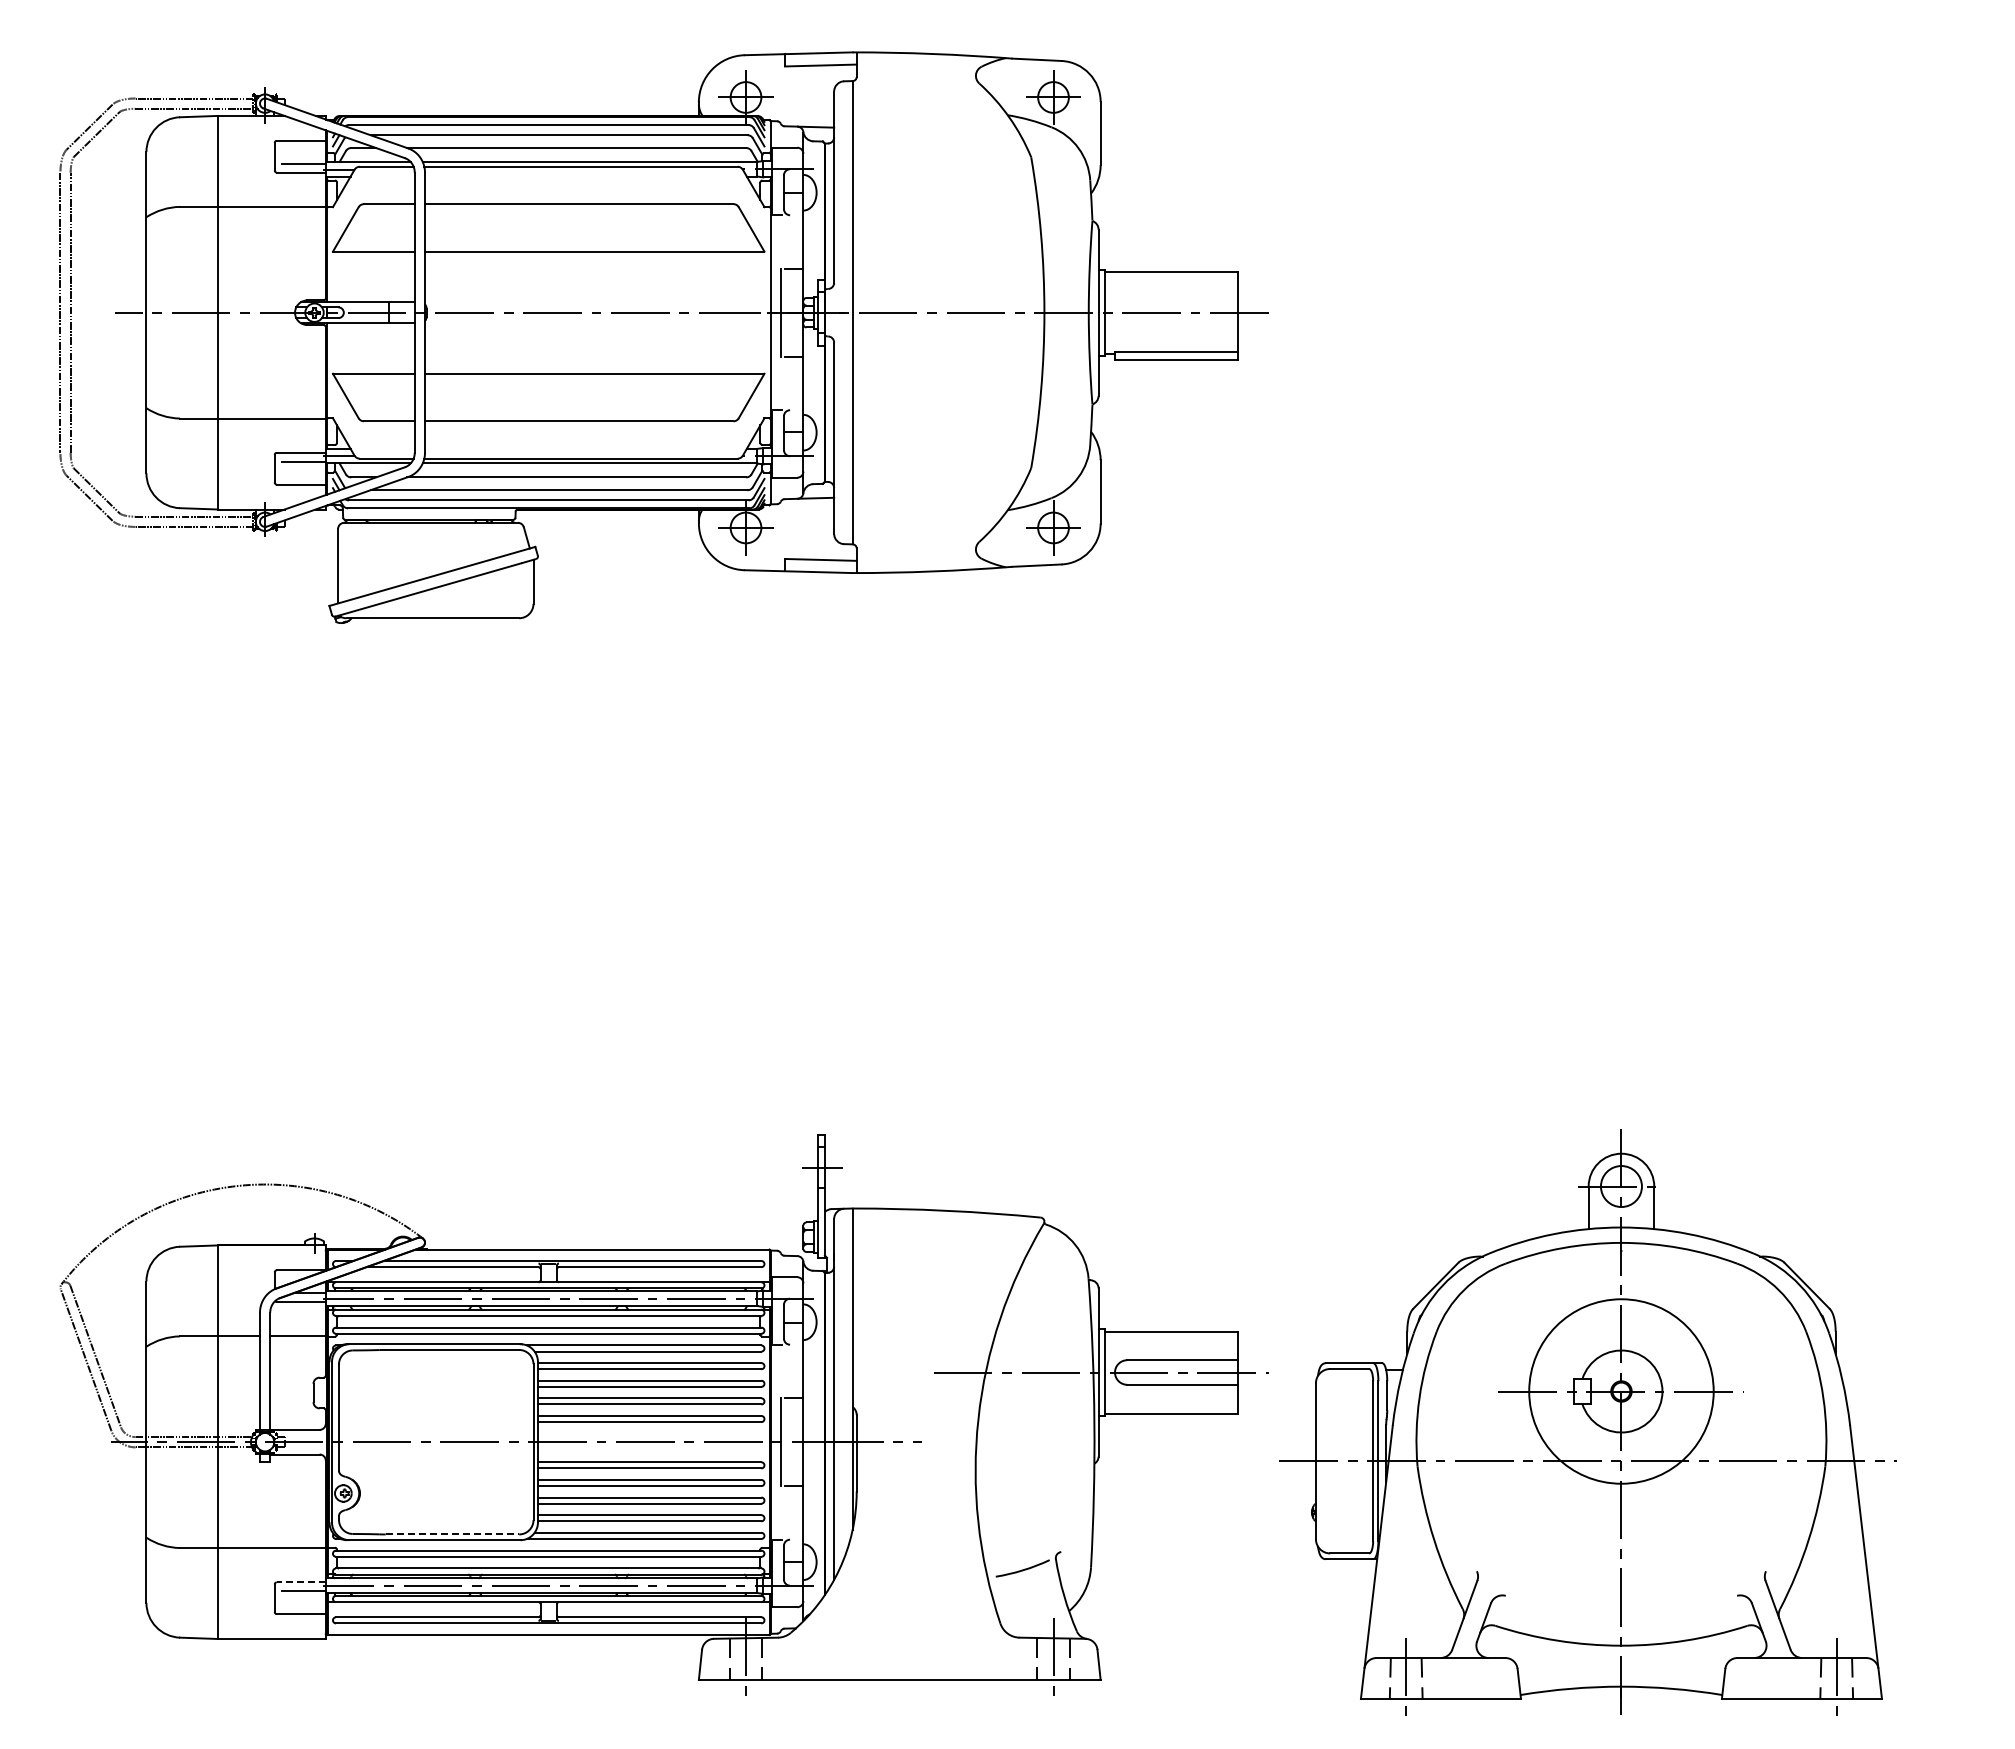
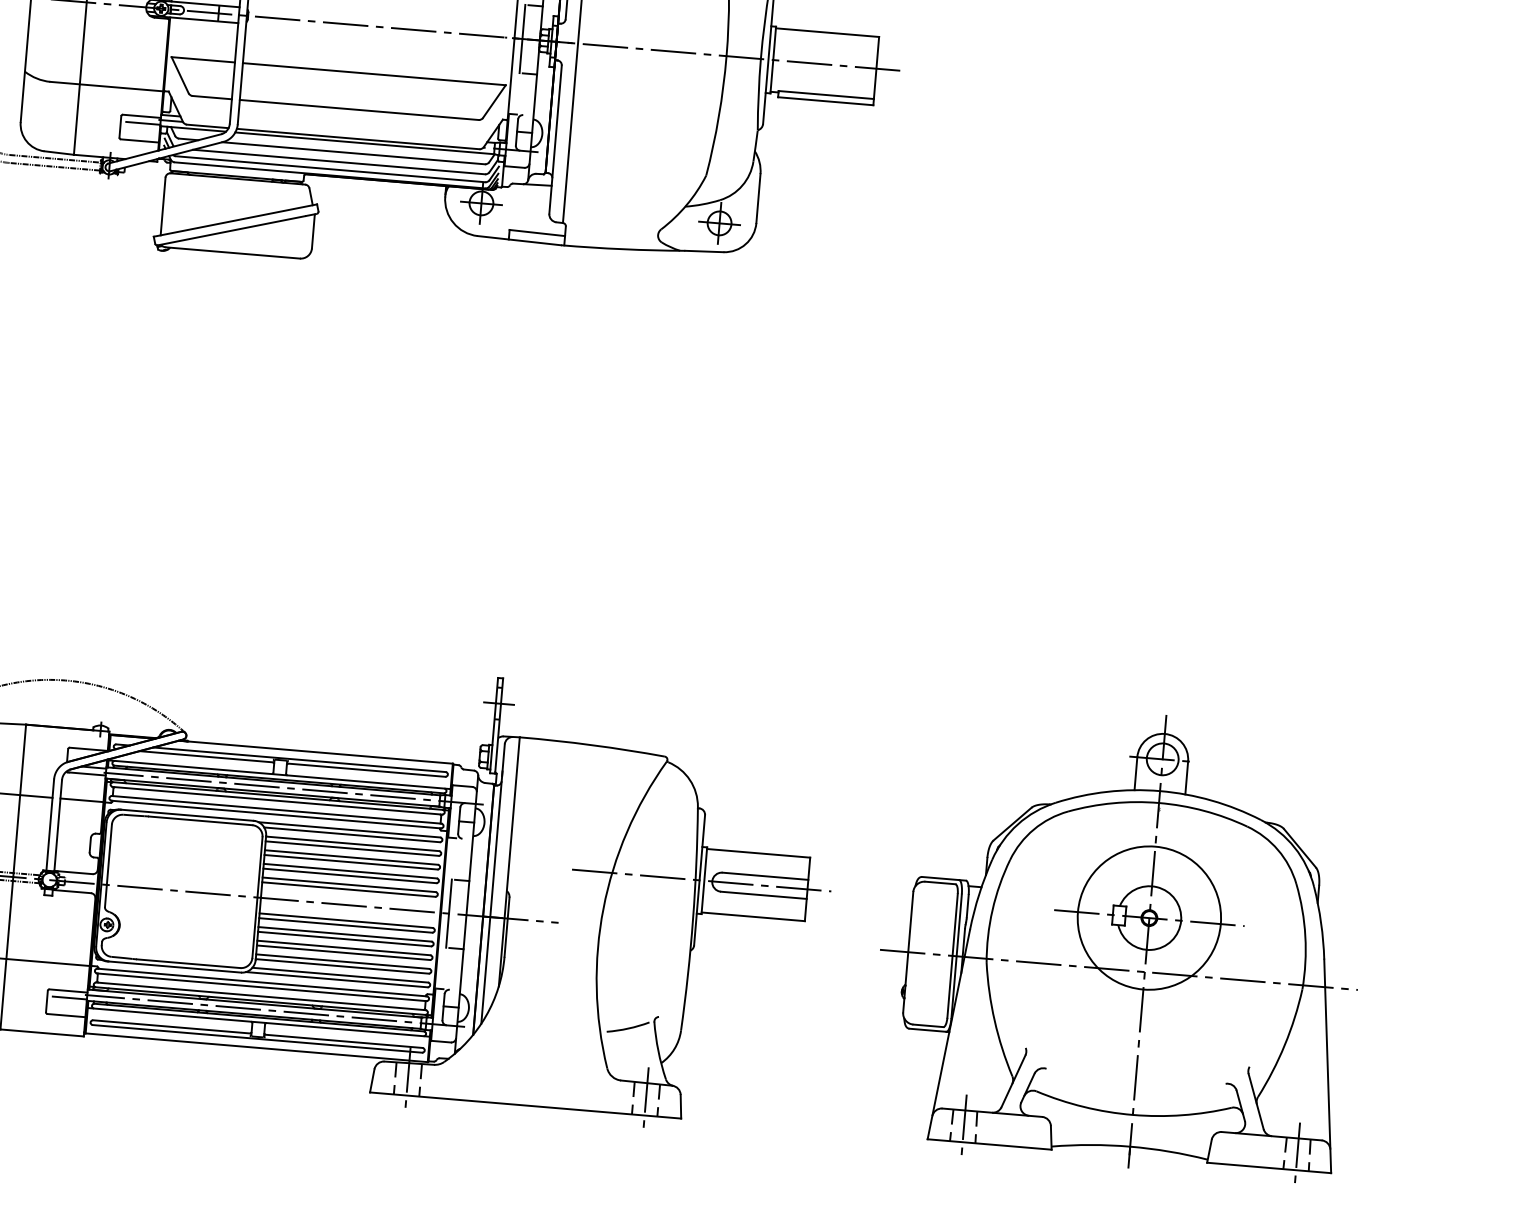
part: (1587, 1422) -> (1121, 939), moved
line: (452, 1534) -> (188, 963), dashed -> solid
line: (301, 1582) -> (68, 991), dashed -> solid

